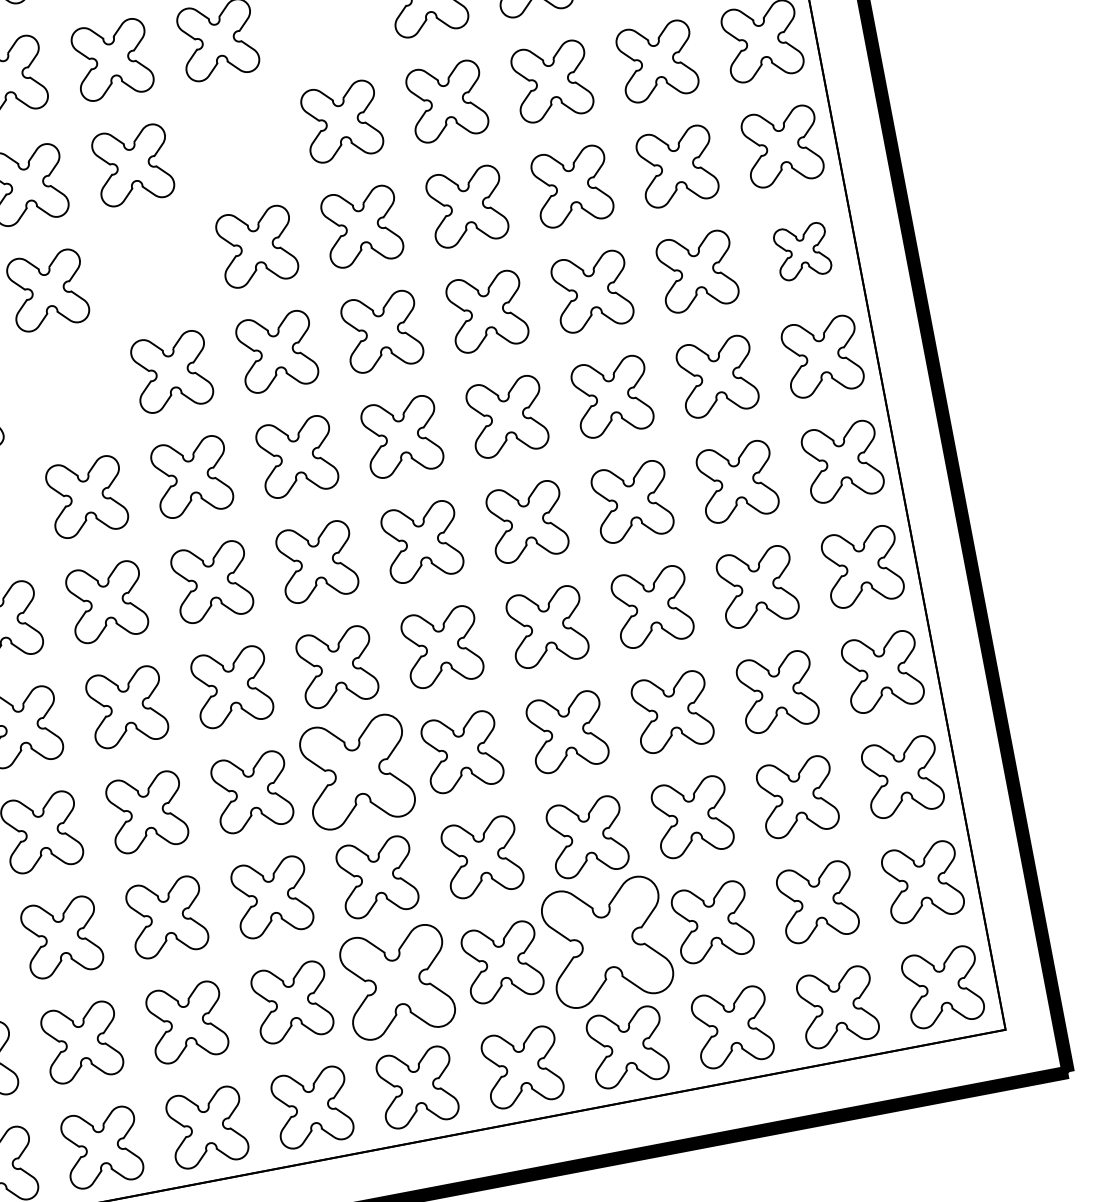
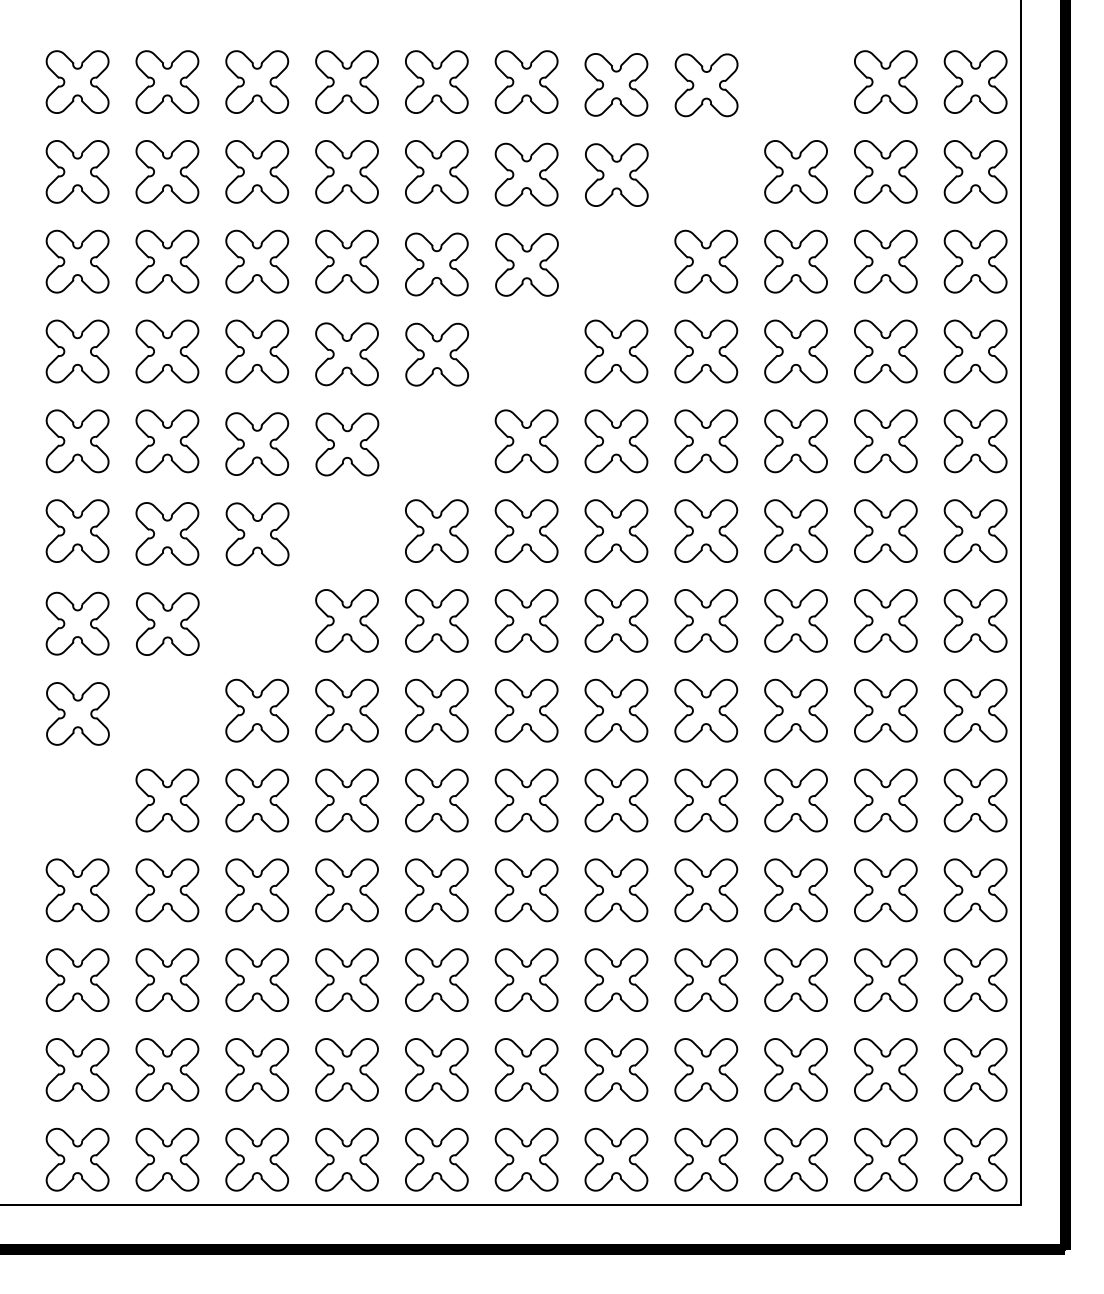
part: (802, 250) -> (975, 530), size x1.43
part: (357, 772) -> (526, 890), size x0.71
part: (607, 941) -> (706, 1069), size x0.62
part: (397, 981) -> (526, 1069), size x0.71

